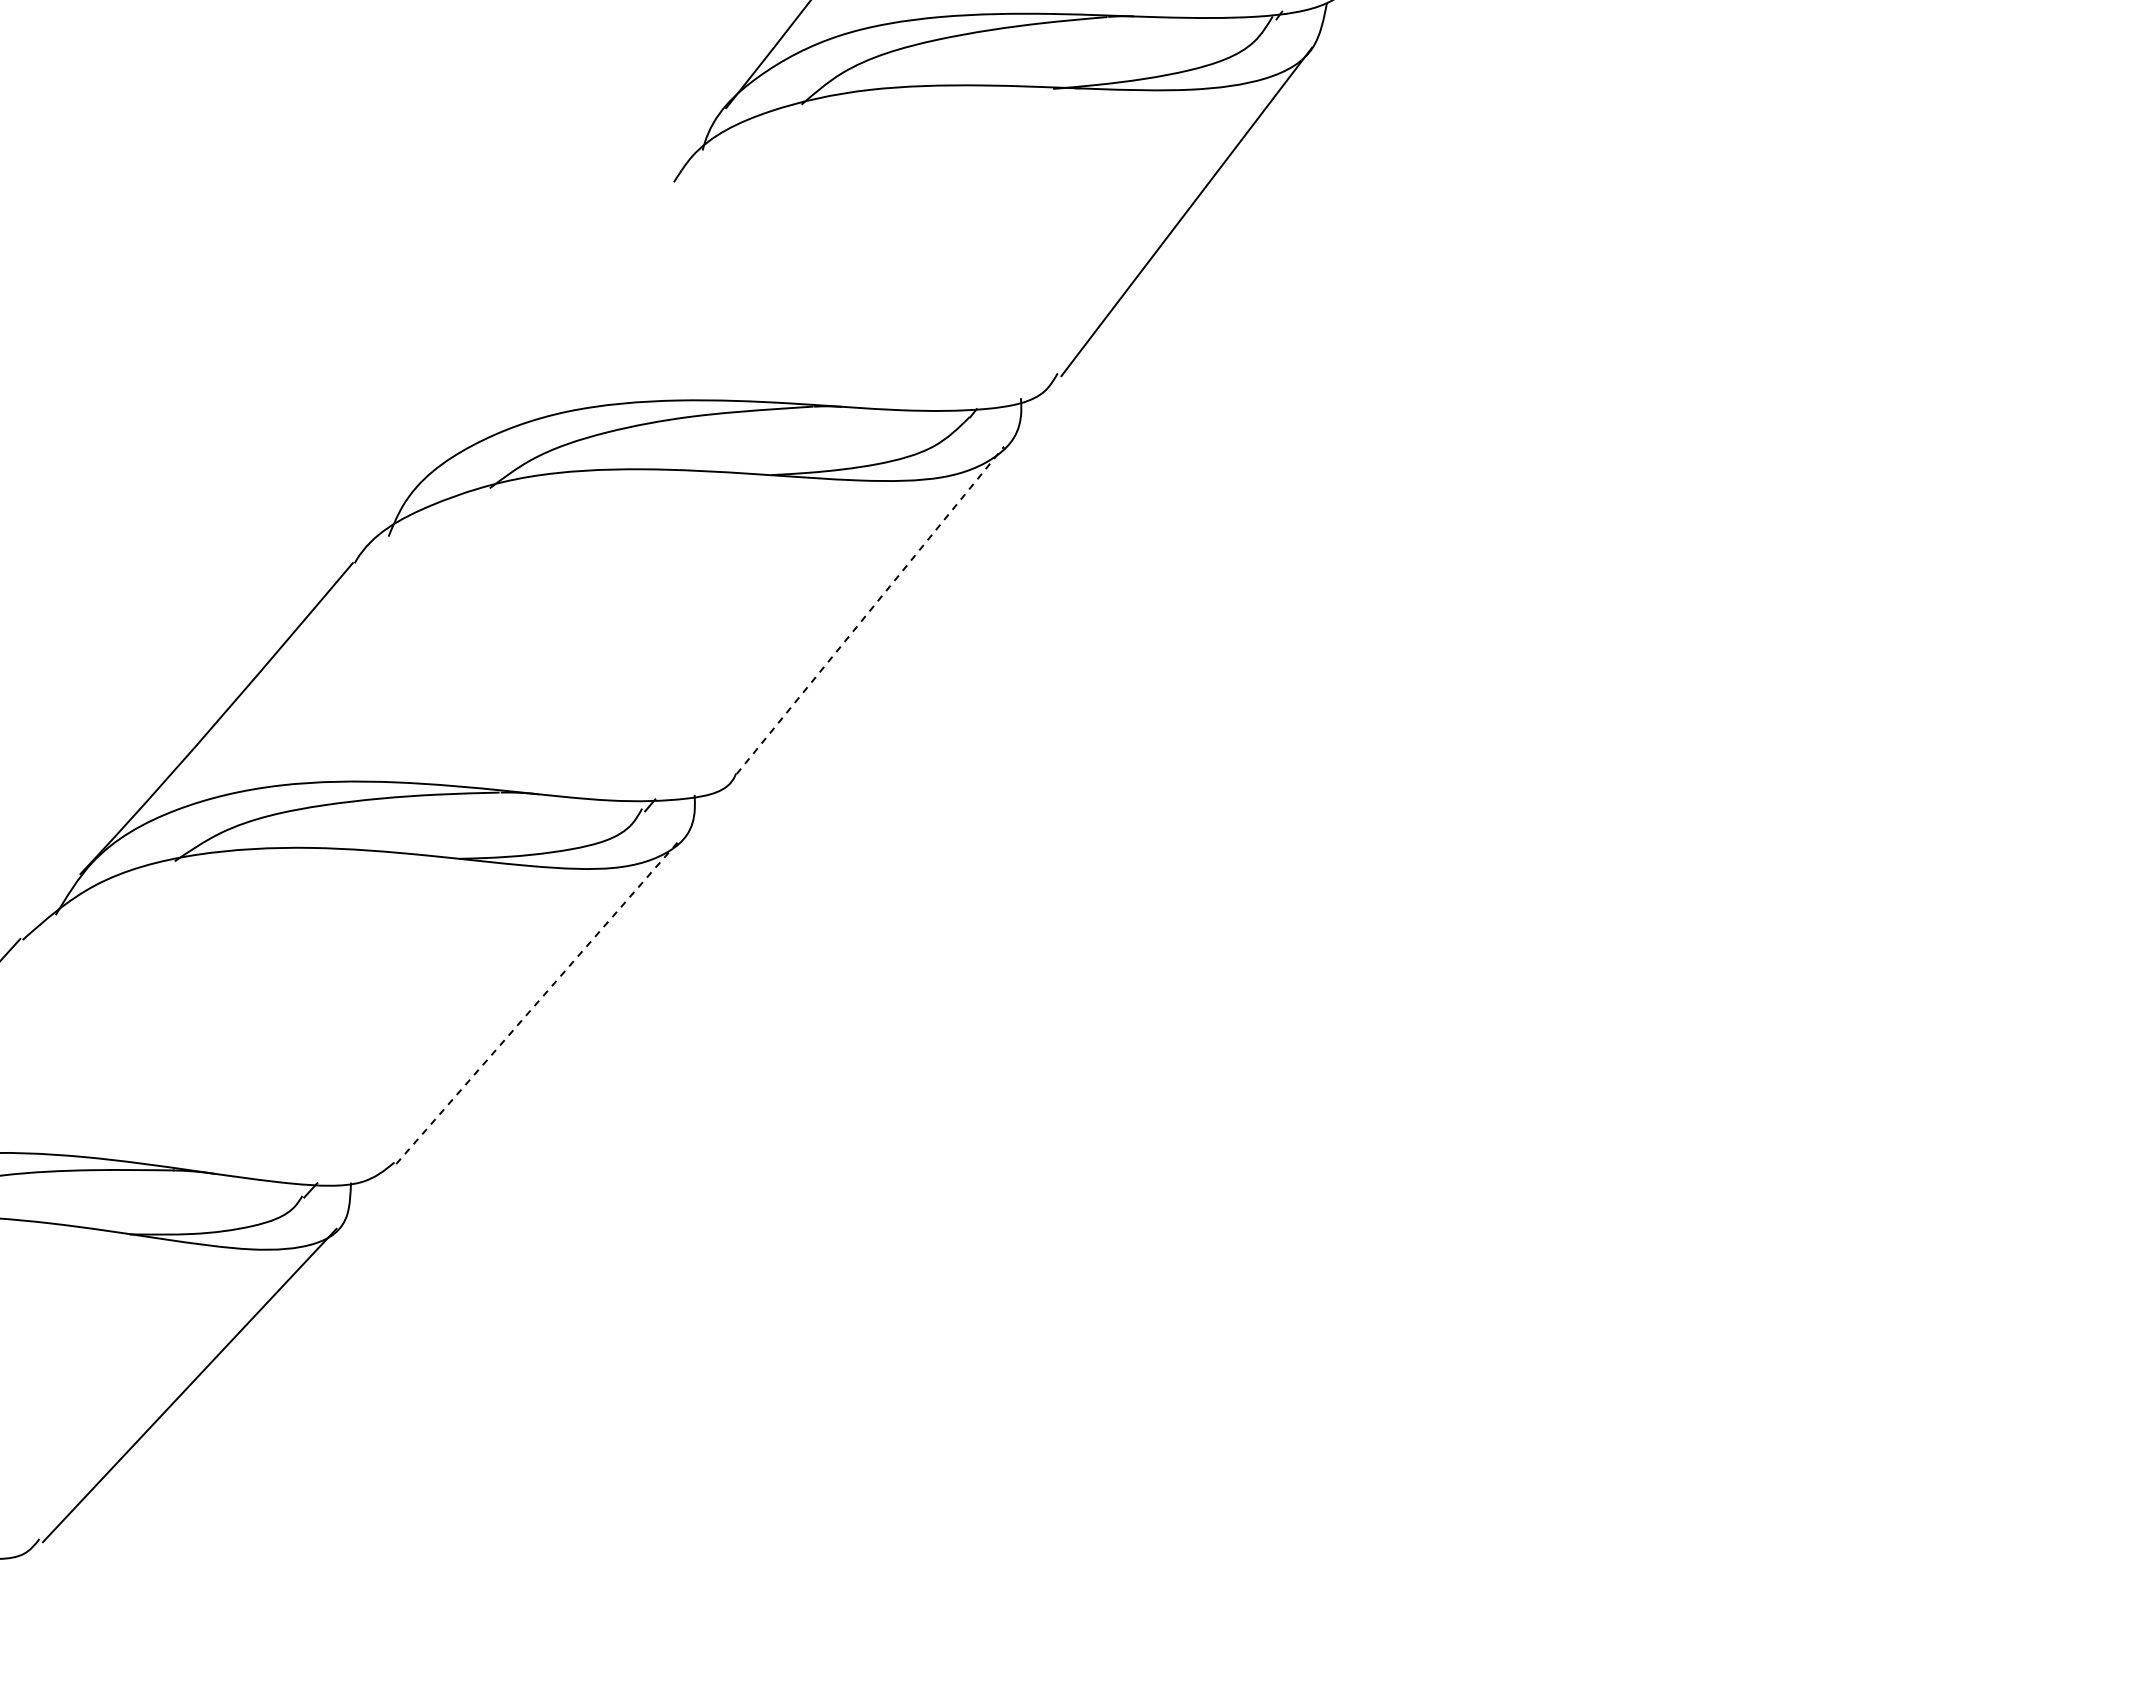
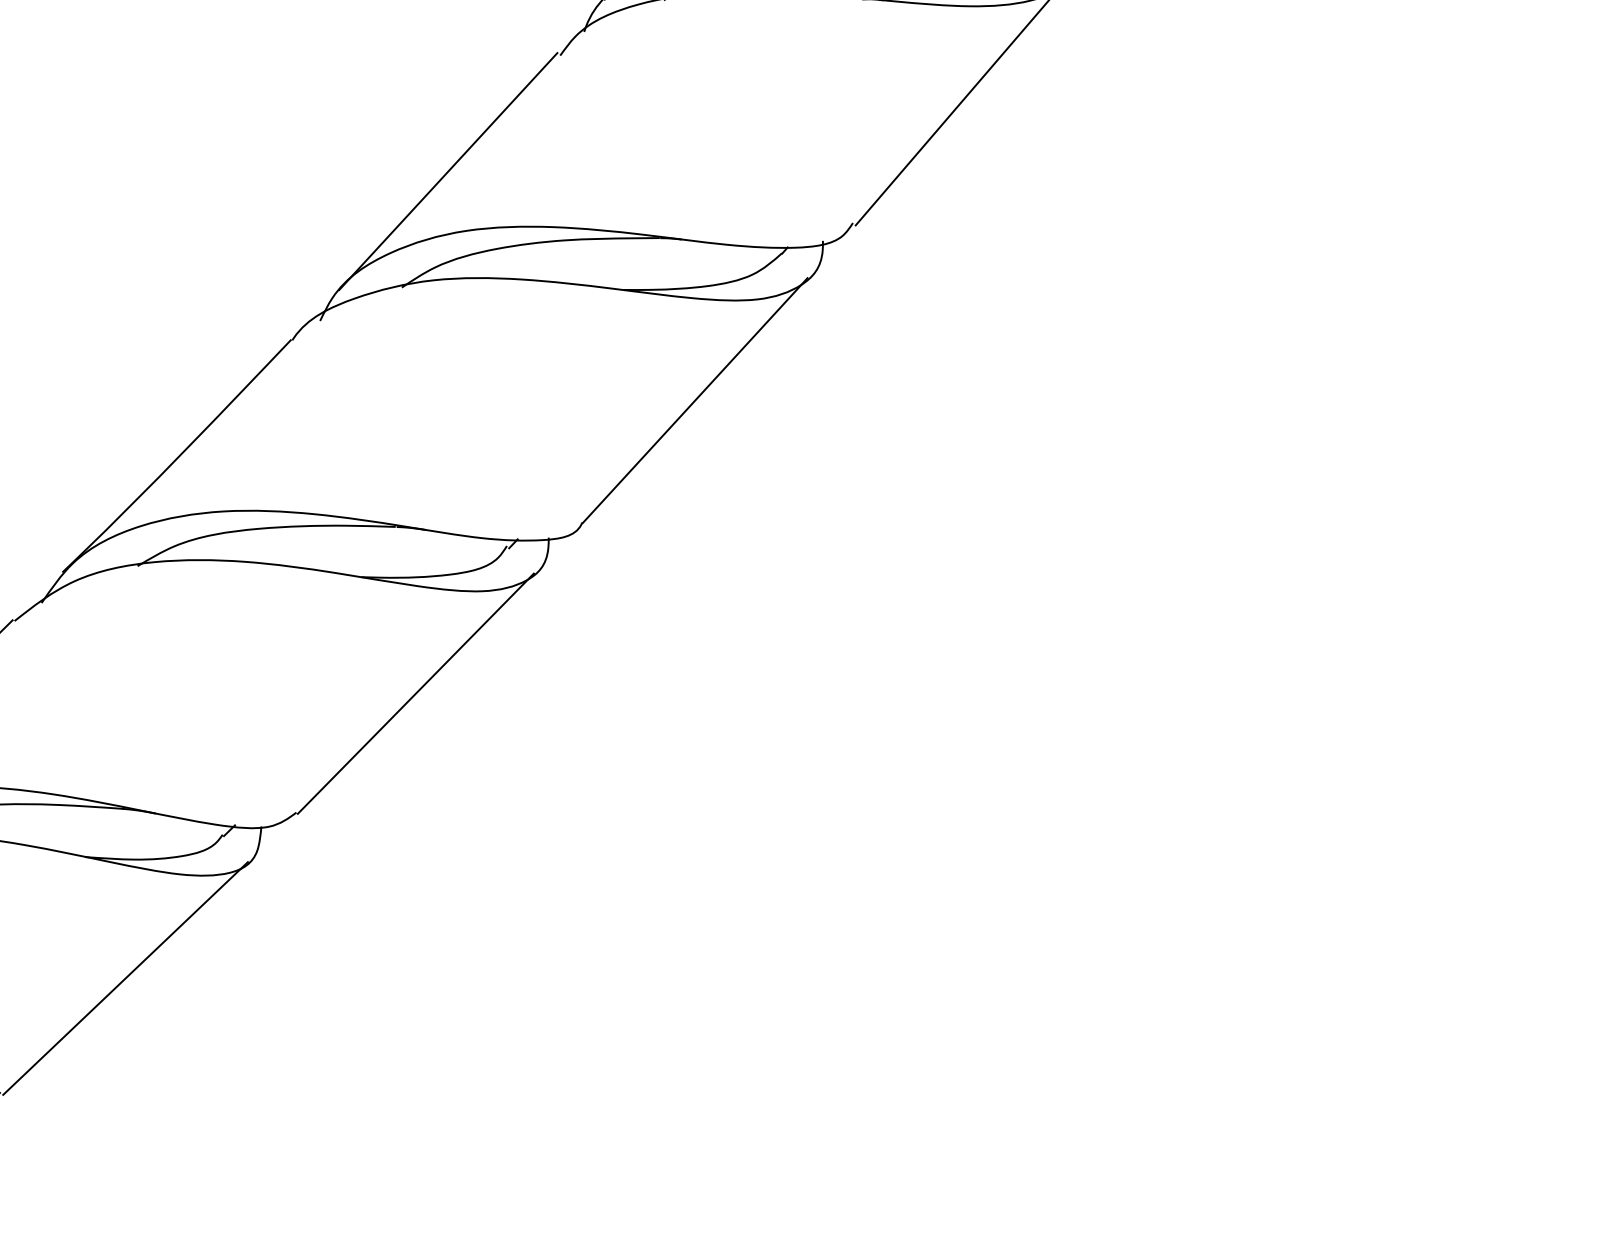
line: (540, 337) -> (448, 171), added
line: (870, 609) -> (695, 399), dashed -> solid
line: (537, 1002) -> (416, 693), dashed -> solid

